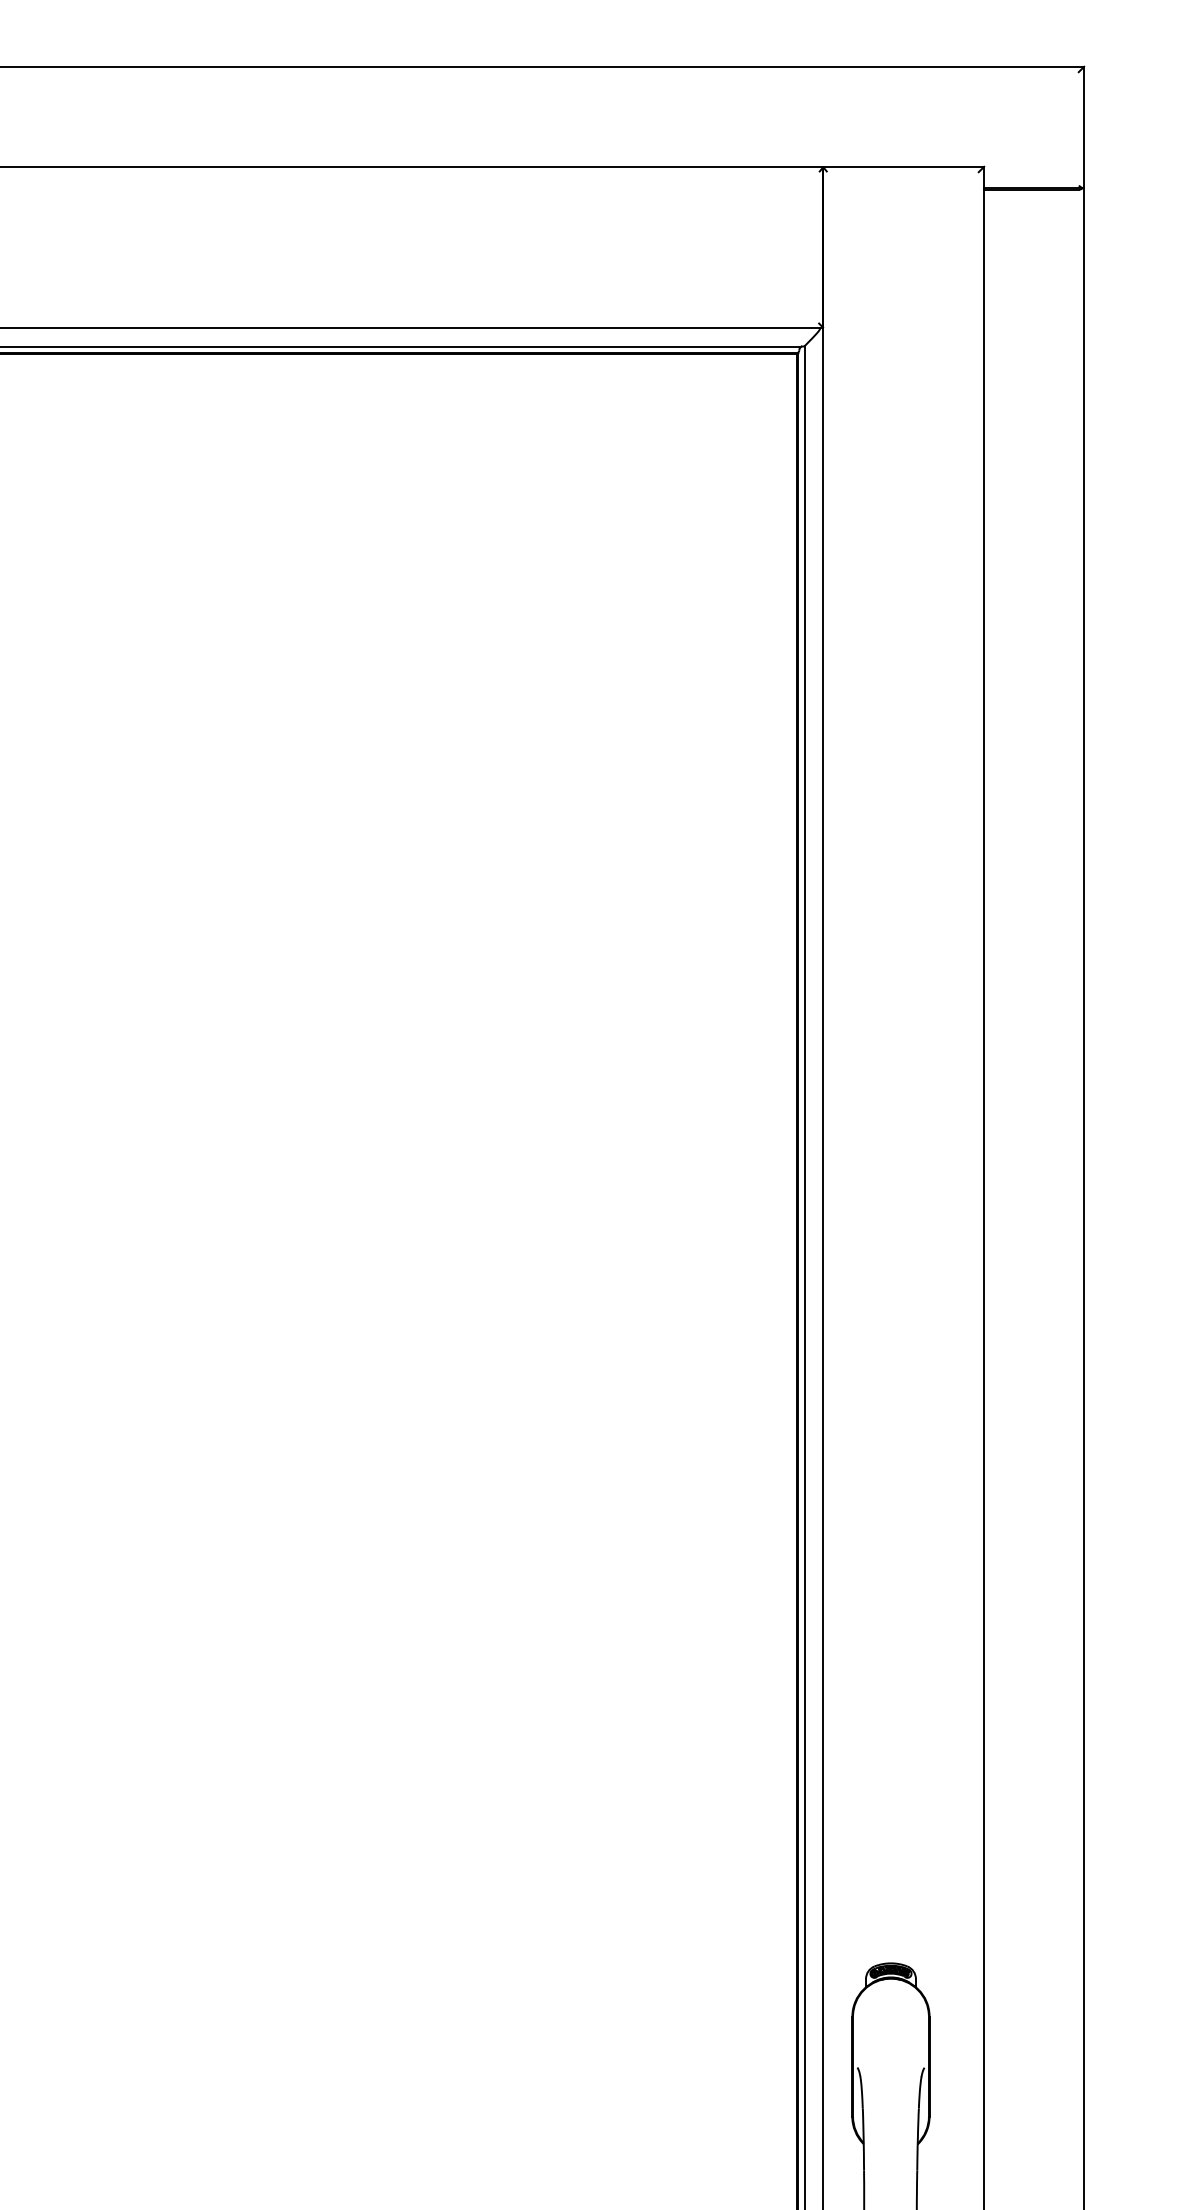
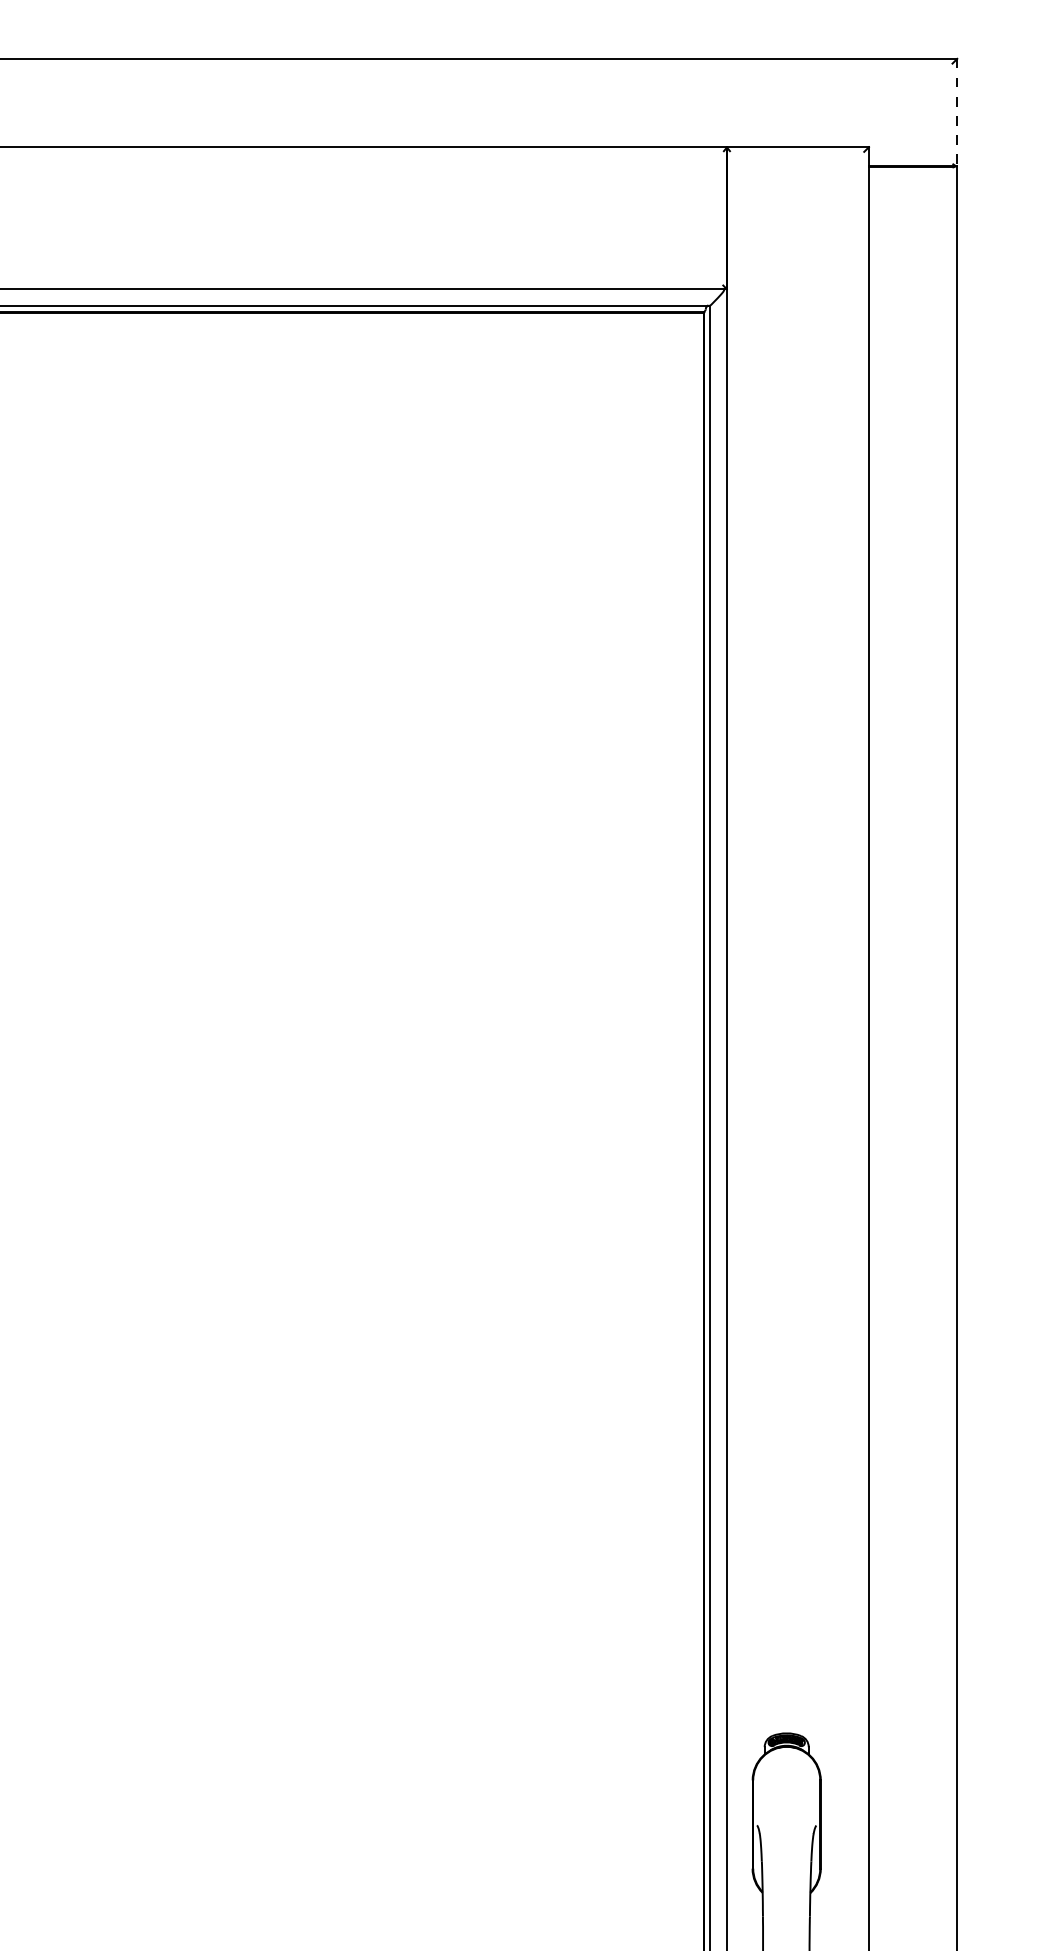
line: (1084, 127) -> (957, 112), solid -> dashed

